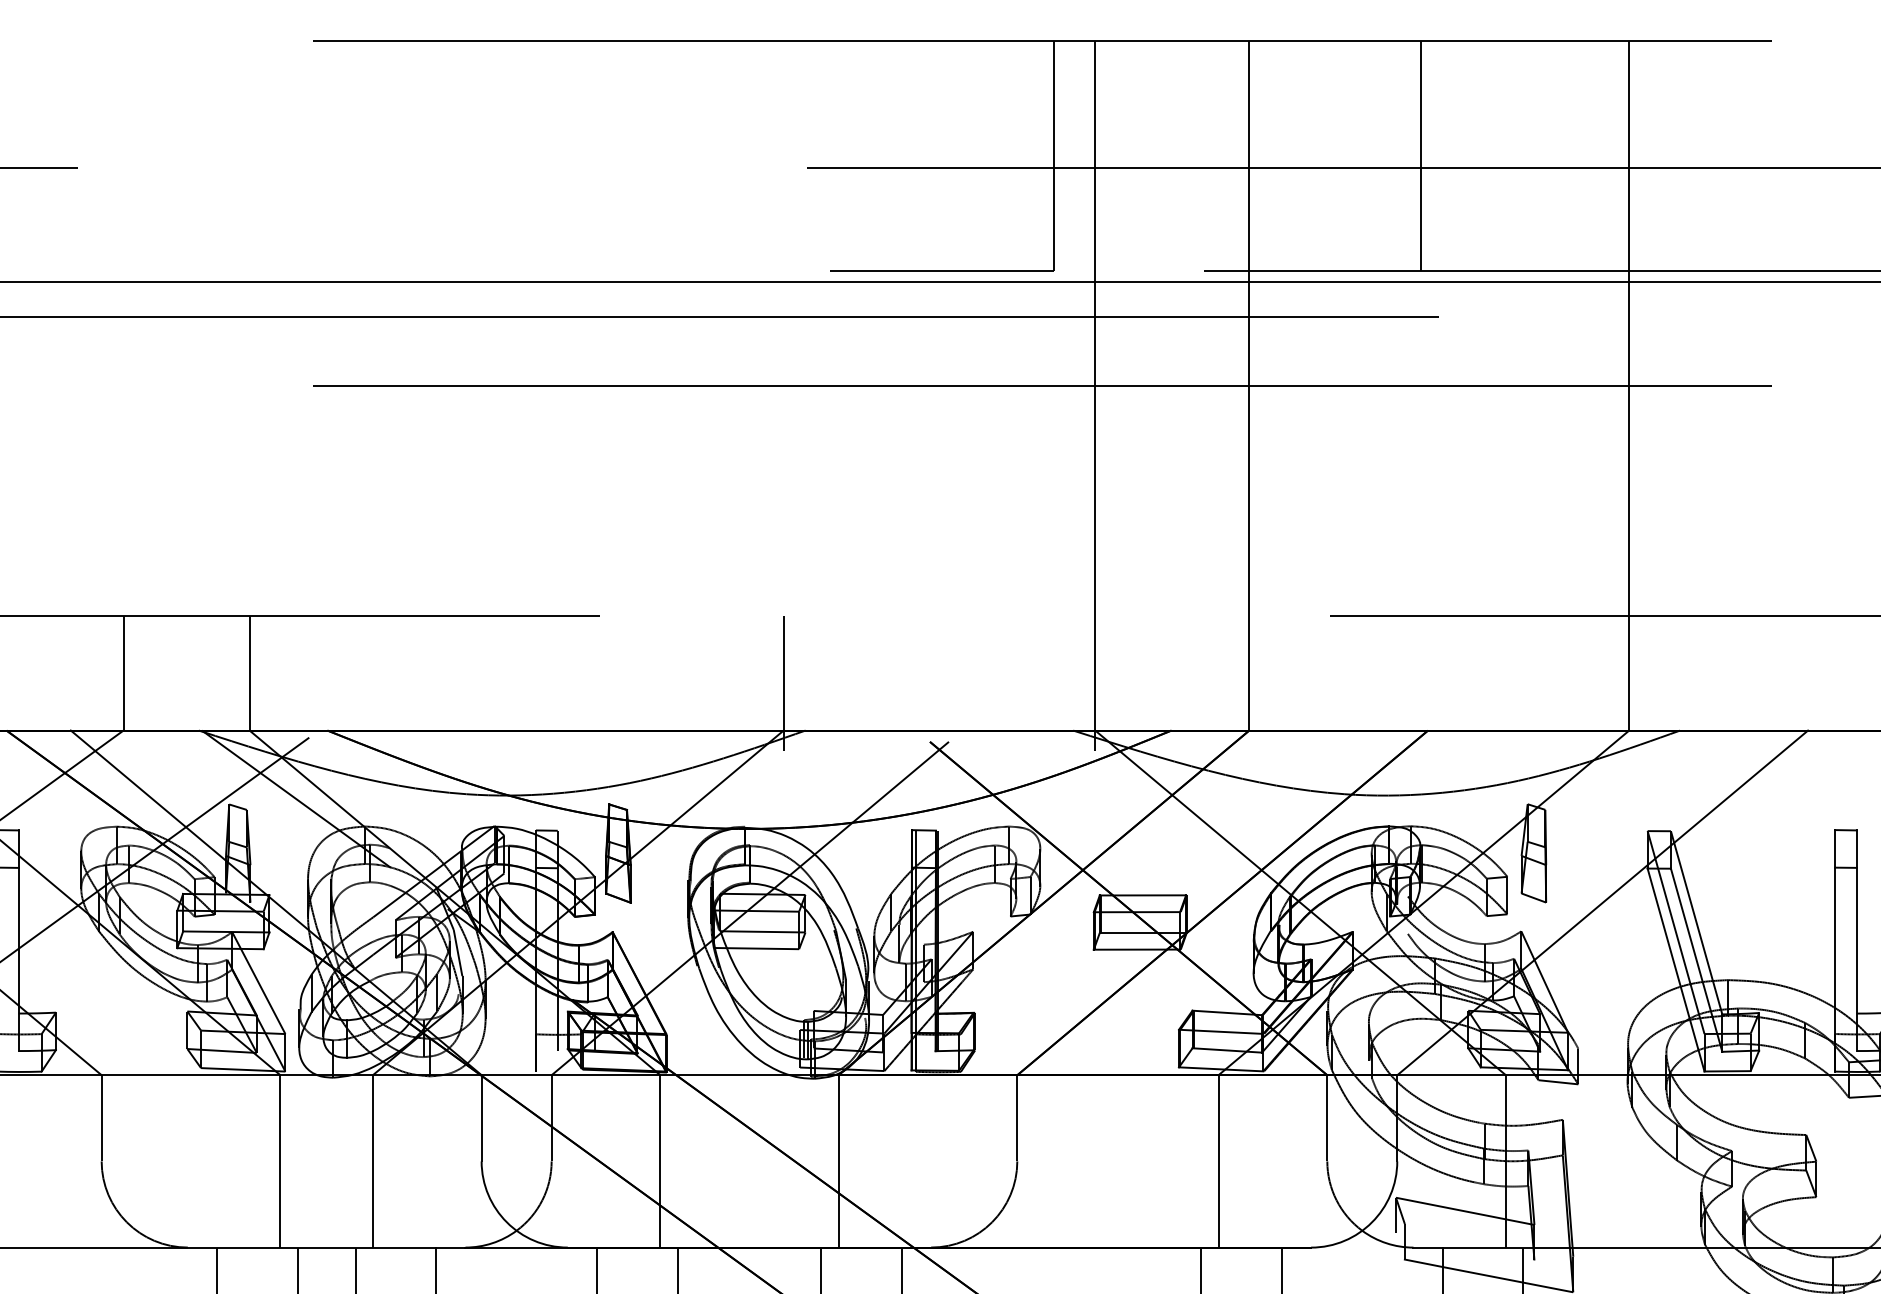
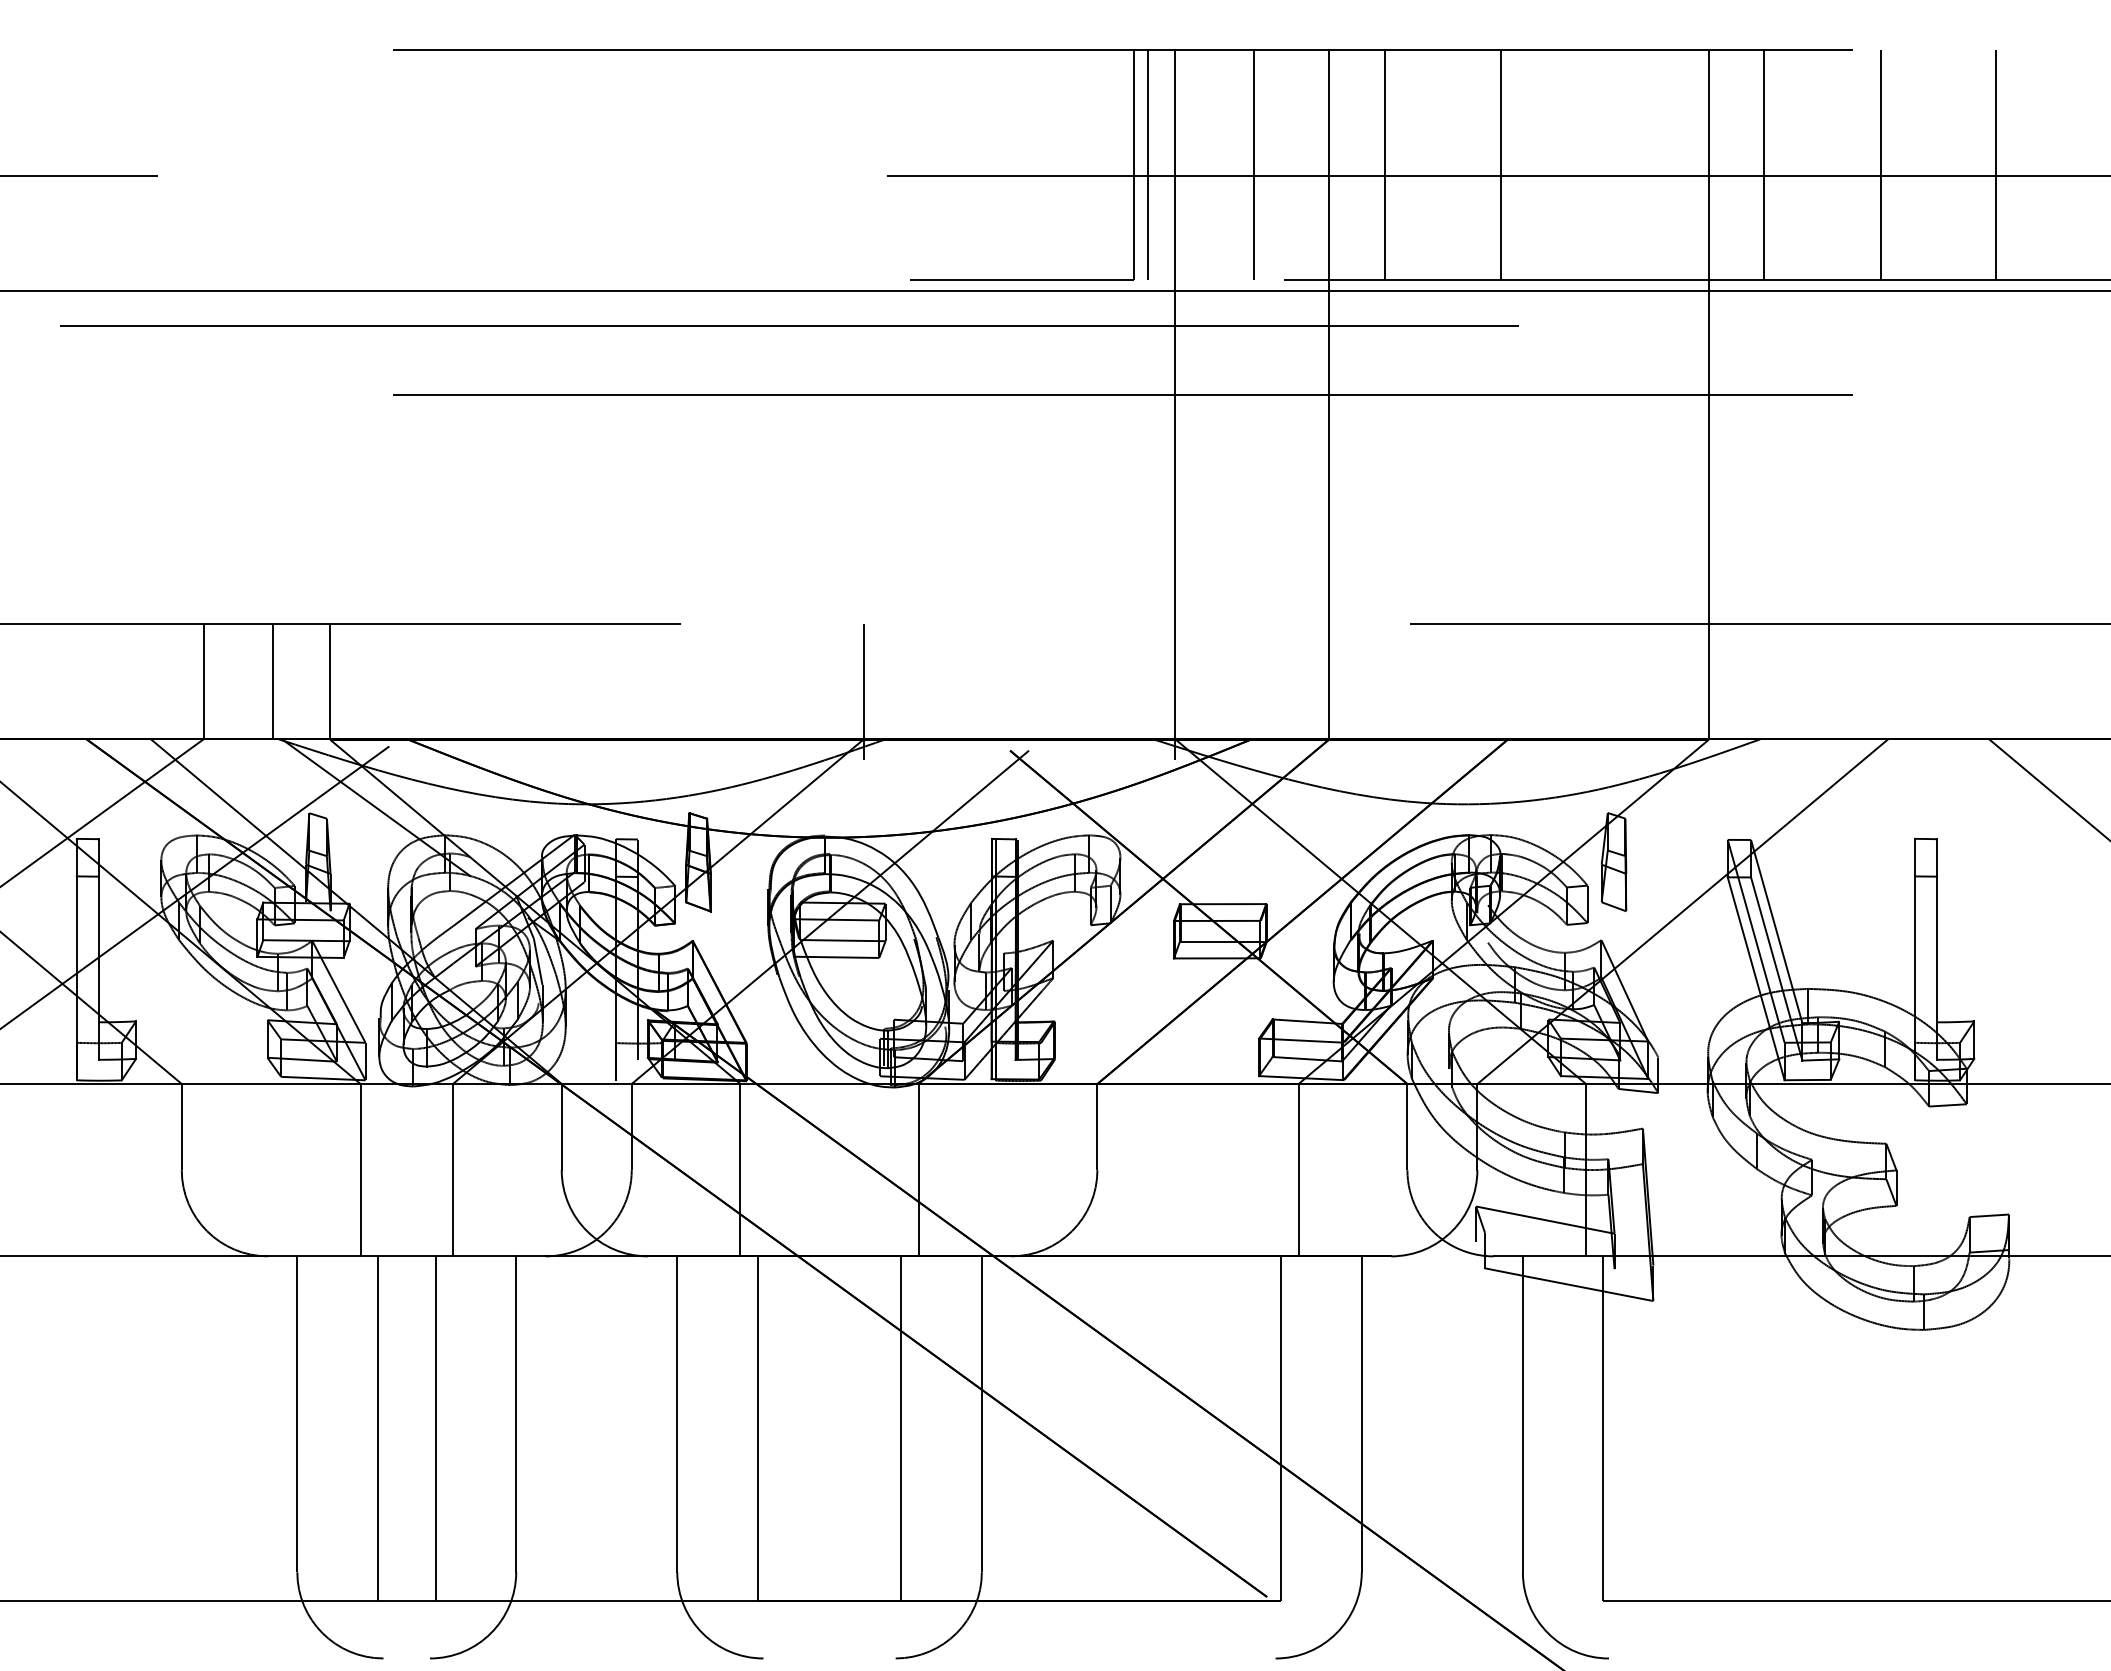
line: (1068, 155) -> (1148, 164), added
line: (1173, 155) -> (1253, 164), added
line: (1305, 155) -> (1385, 164), added
line: (1684, 155) -> (1764, 164), added
line: (1801, 155) -> (1881, 164), added
line: (192, 672) -> (272, 681), added

